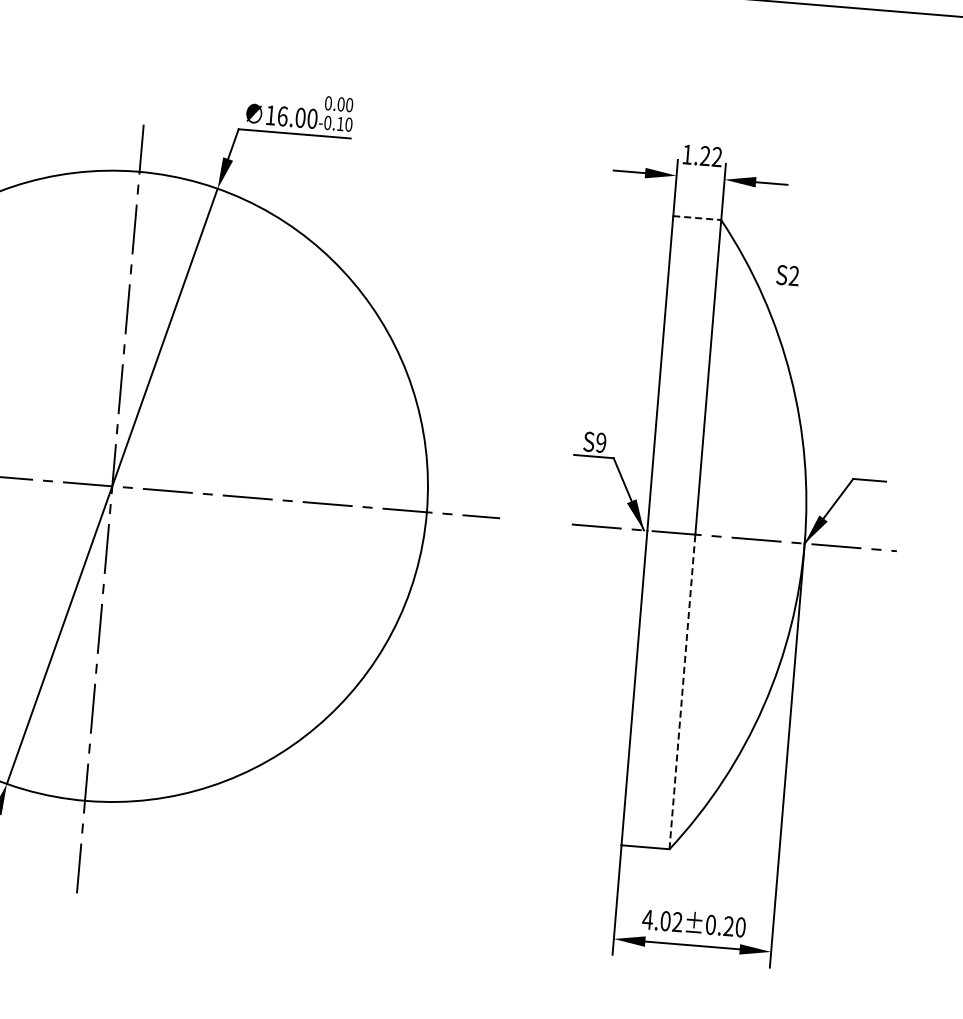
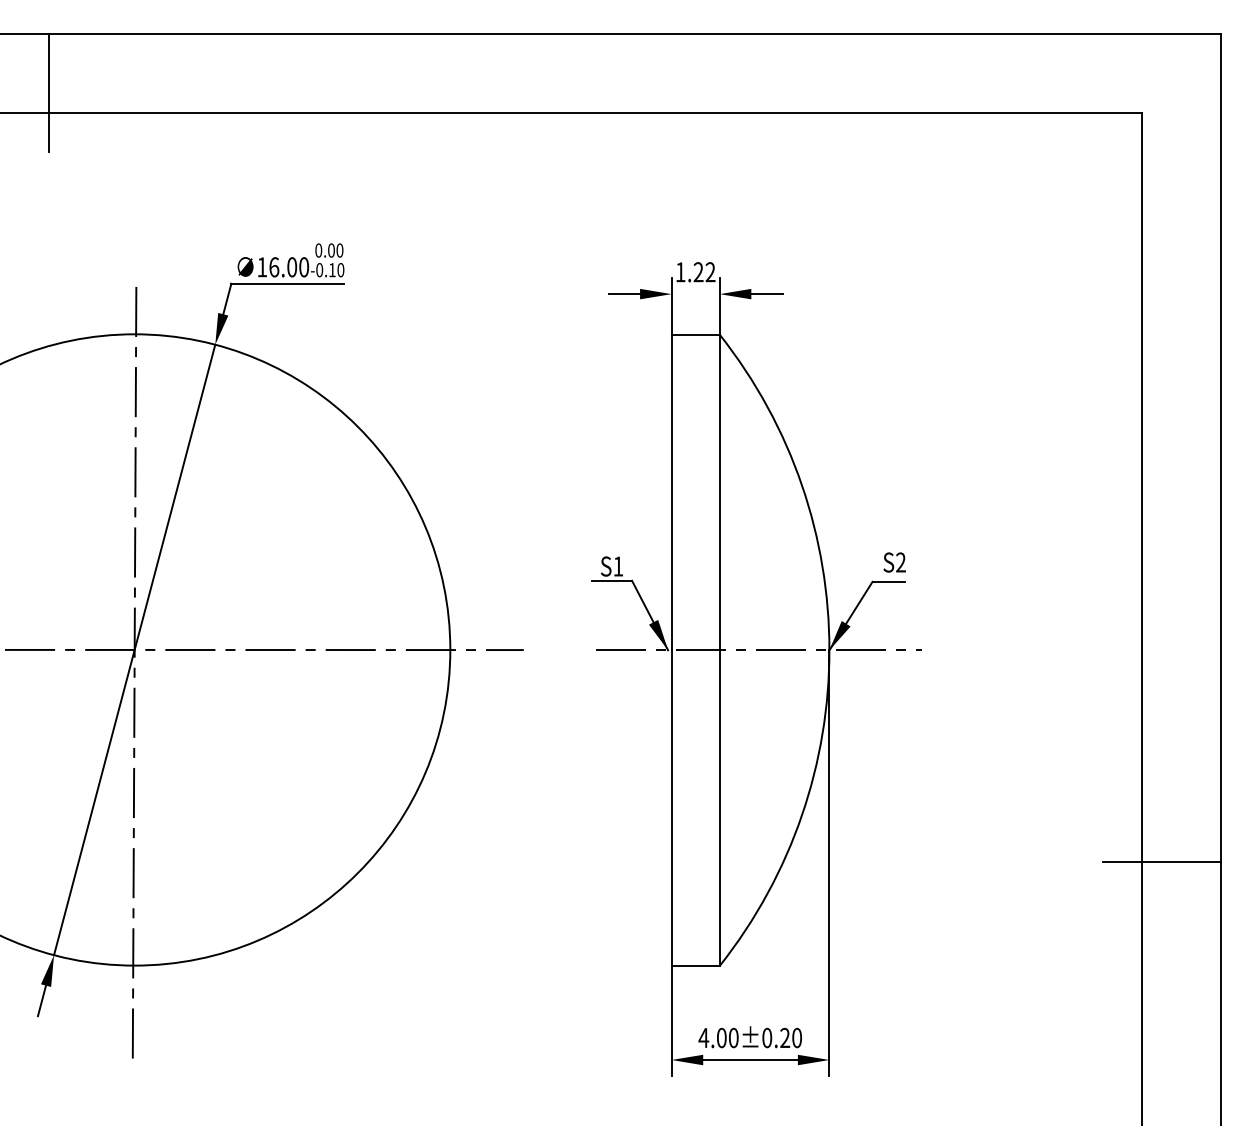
line: (698, 217) -> (696, 334), dashed -> solid
text: (787, 275) -> (894, 562), moved
text: (601, 442) -> (618, 566), S9 -> S1
line: (682, 692) -> (719, 808), dashed -> solid
text: (677, 922) -> (733, 1038), 4.02±0.20 -> 4.00±0.20

